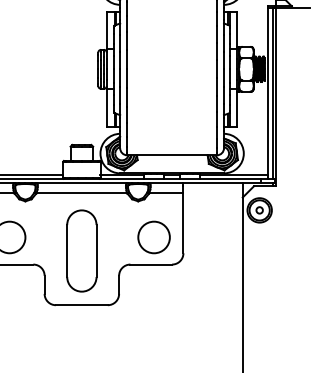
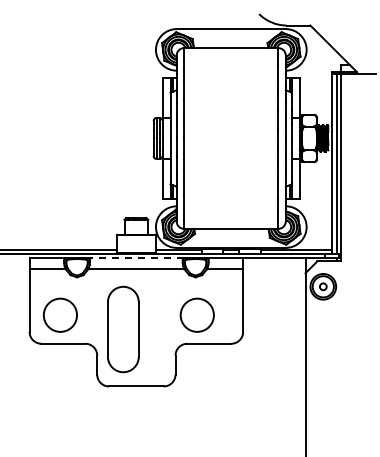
line: (81, 183) -> (136, 258), solid -> dashed
circle: (153, 236) -> (196, 314), moved
part: (81, 251) -> (123, 329), moved

